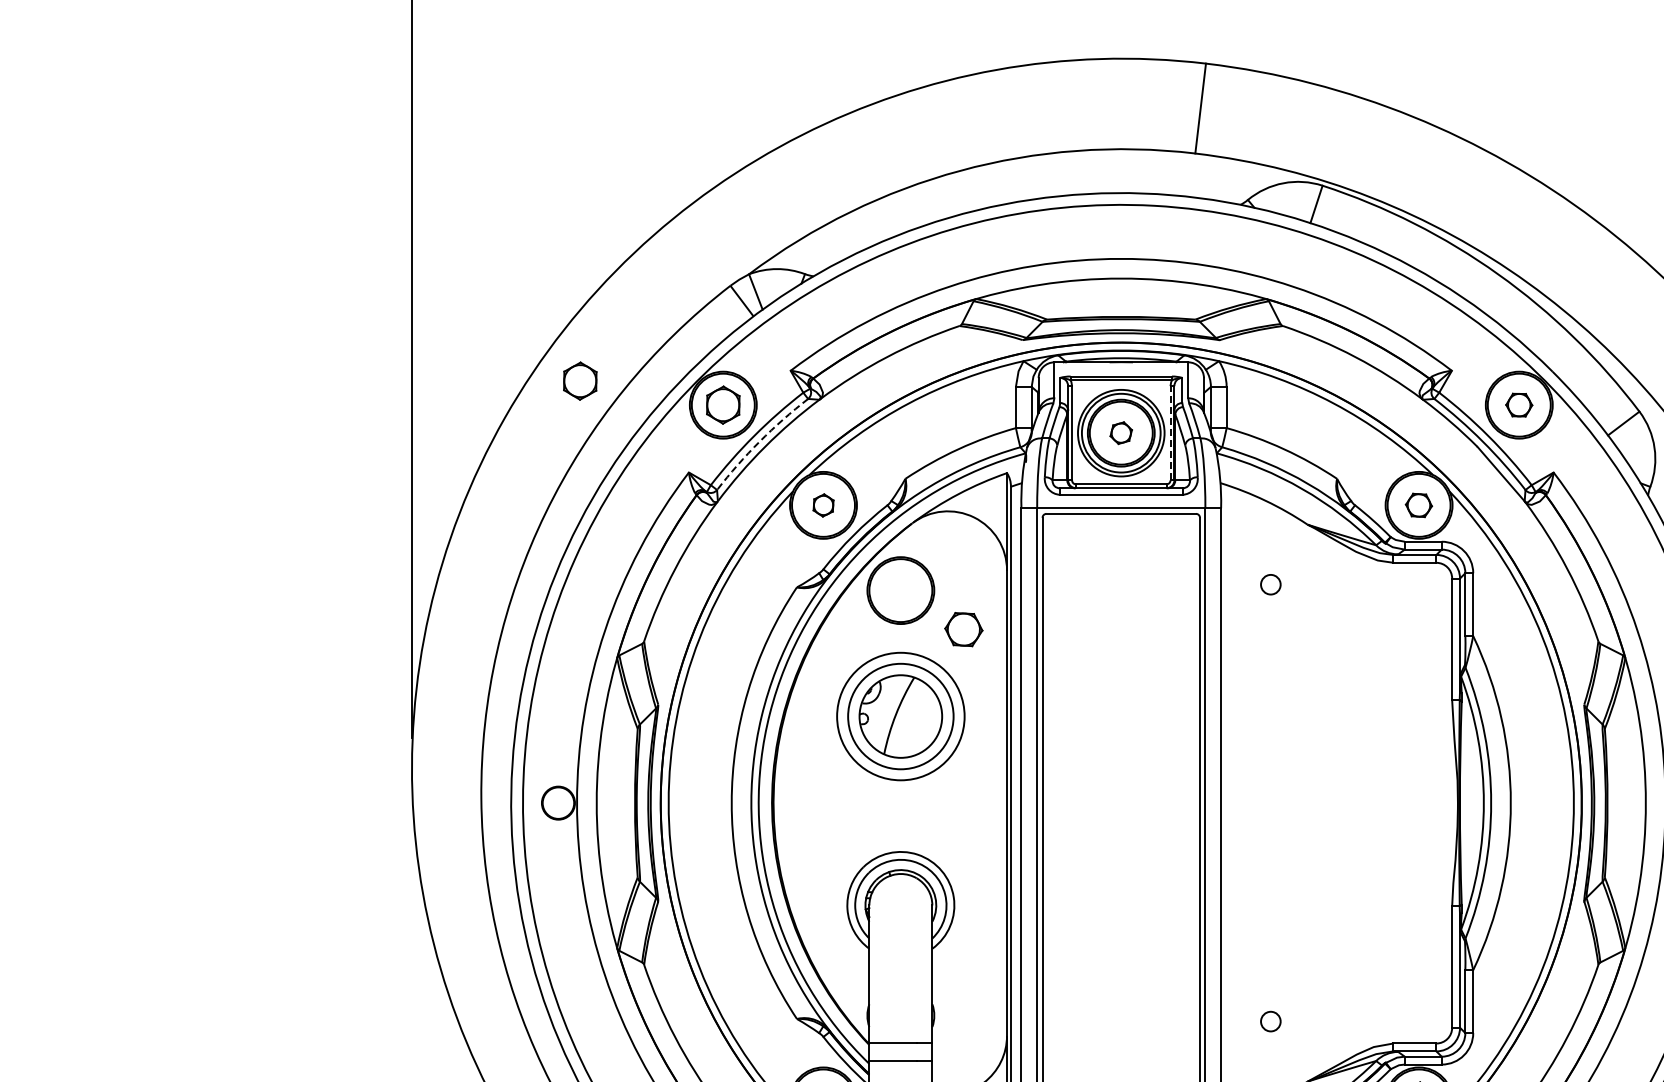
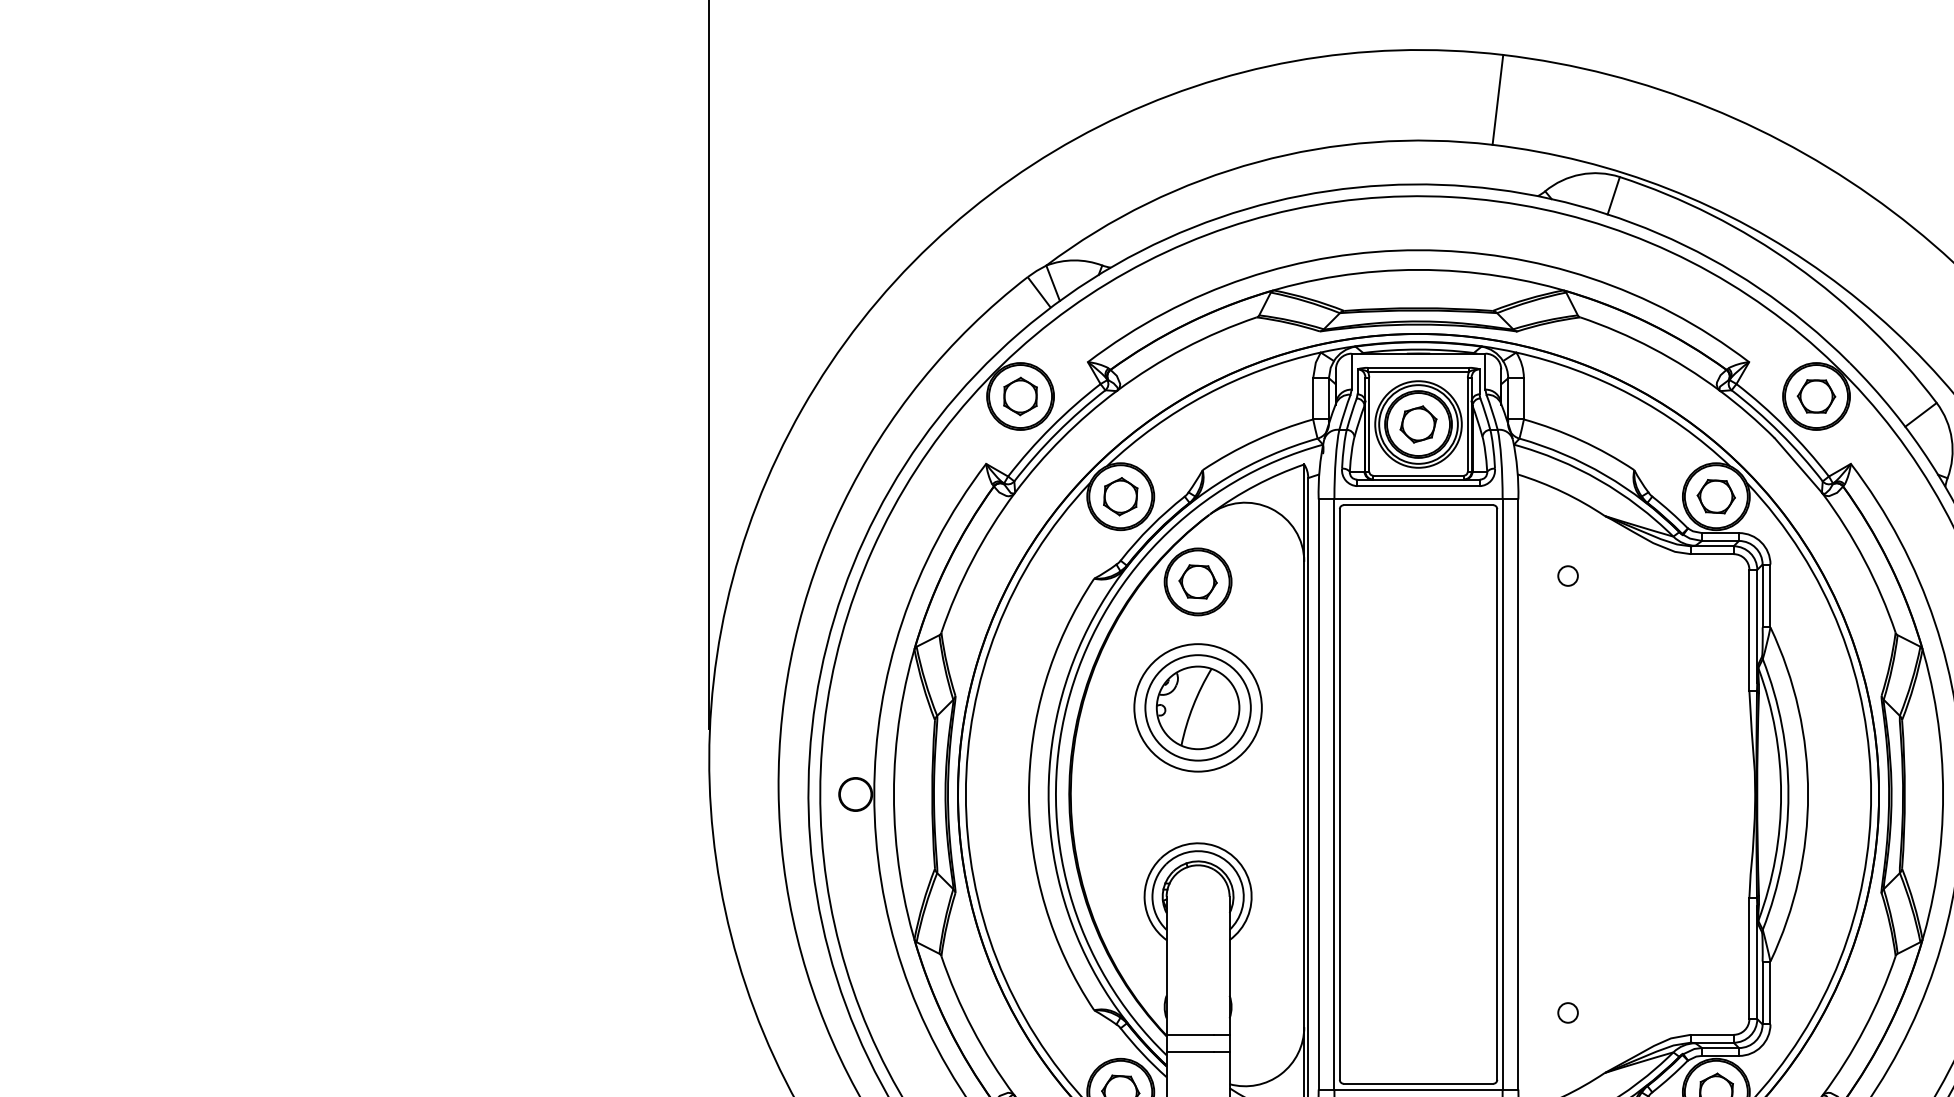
part: (580, 381) -> (877, 372), removed
part: (1519, 405) -> (1816, 396), size x1.43
part: (1121, 433) -> (1418, 424), size x1.67
line: (1170, 433) -> (1467, 424), dashed -> solid
arc: (760, 441) -> (1057, 432), dashed -> solid
part: (823, 505) -> (1120, 496), size x1.67
part: (1418, 505) -> (1715, 496), size x1.43
part: (963, 629) -> (1197, 581), moved

